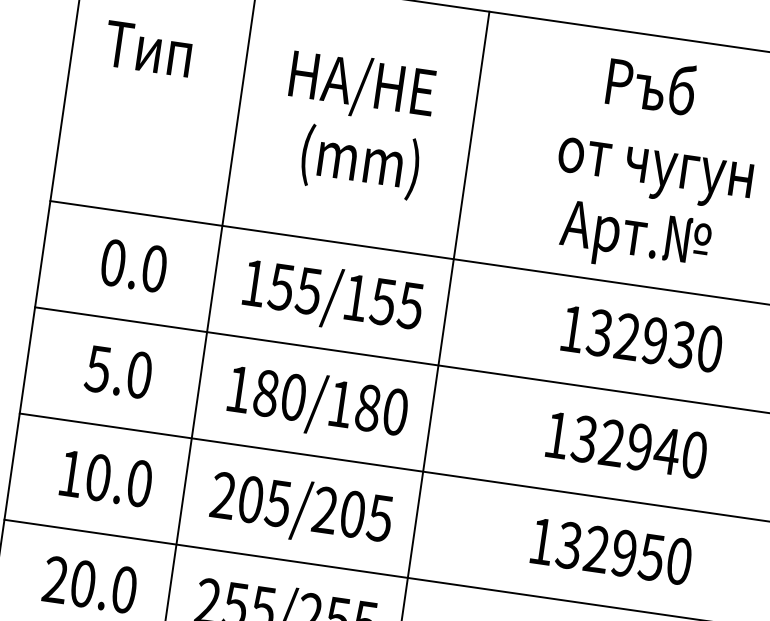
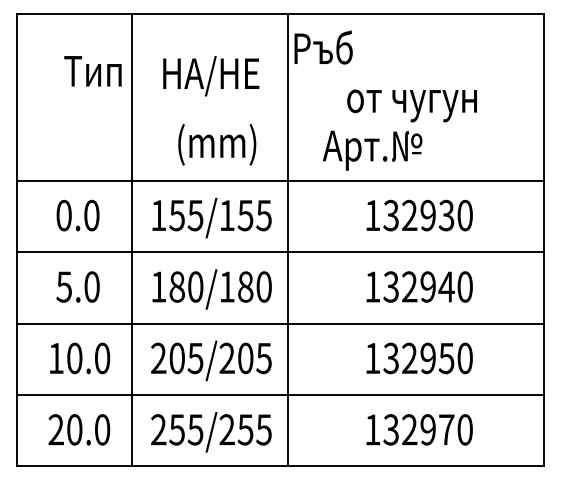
text: (147, 49) -> (92, 71), moved
text: (651, 85) -> (323, 47), moved
text: (360, 161) -> (217, 144), moved
text: (635, 239) -> (372, 150), moved

